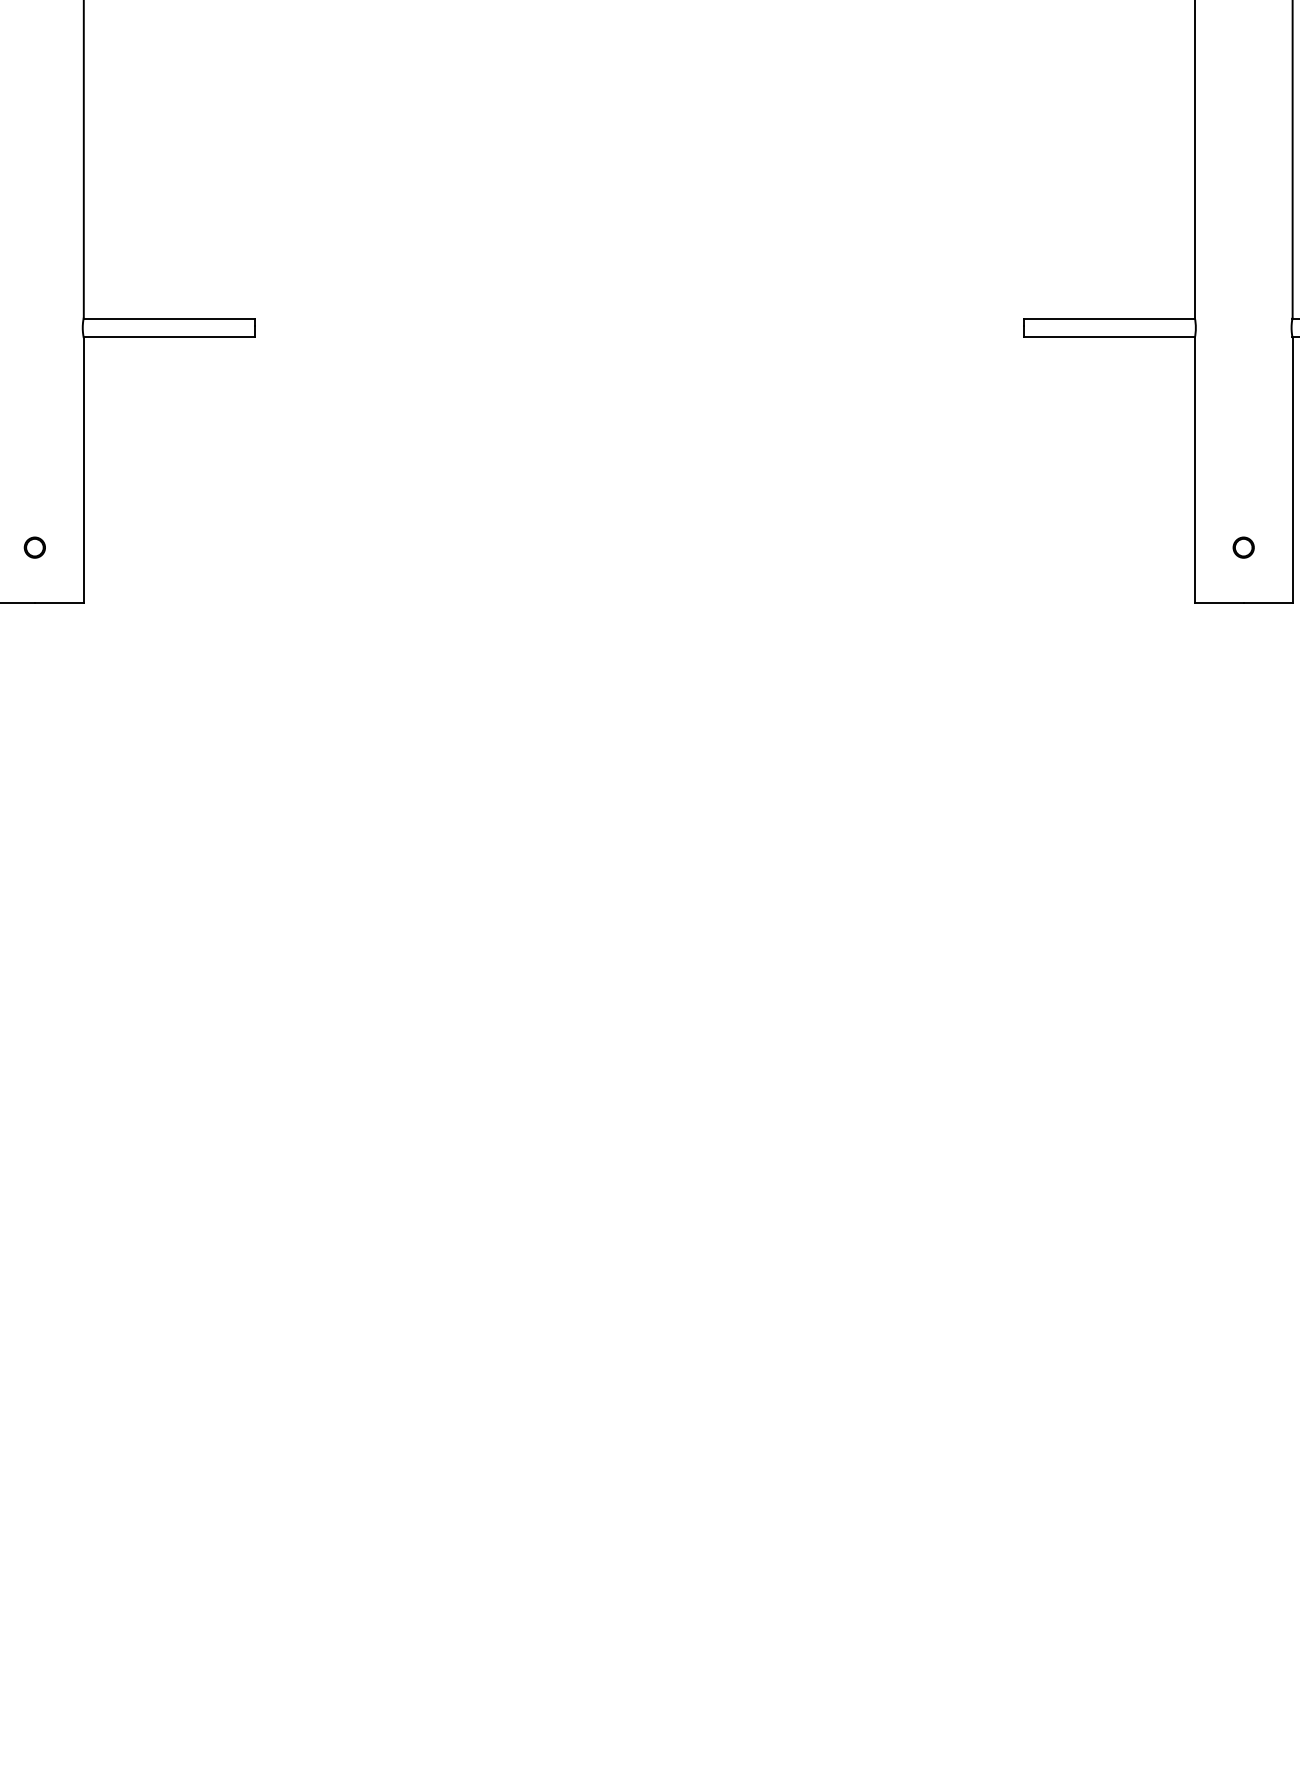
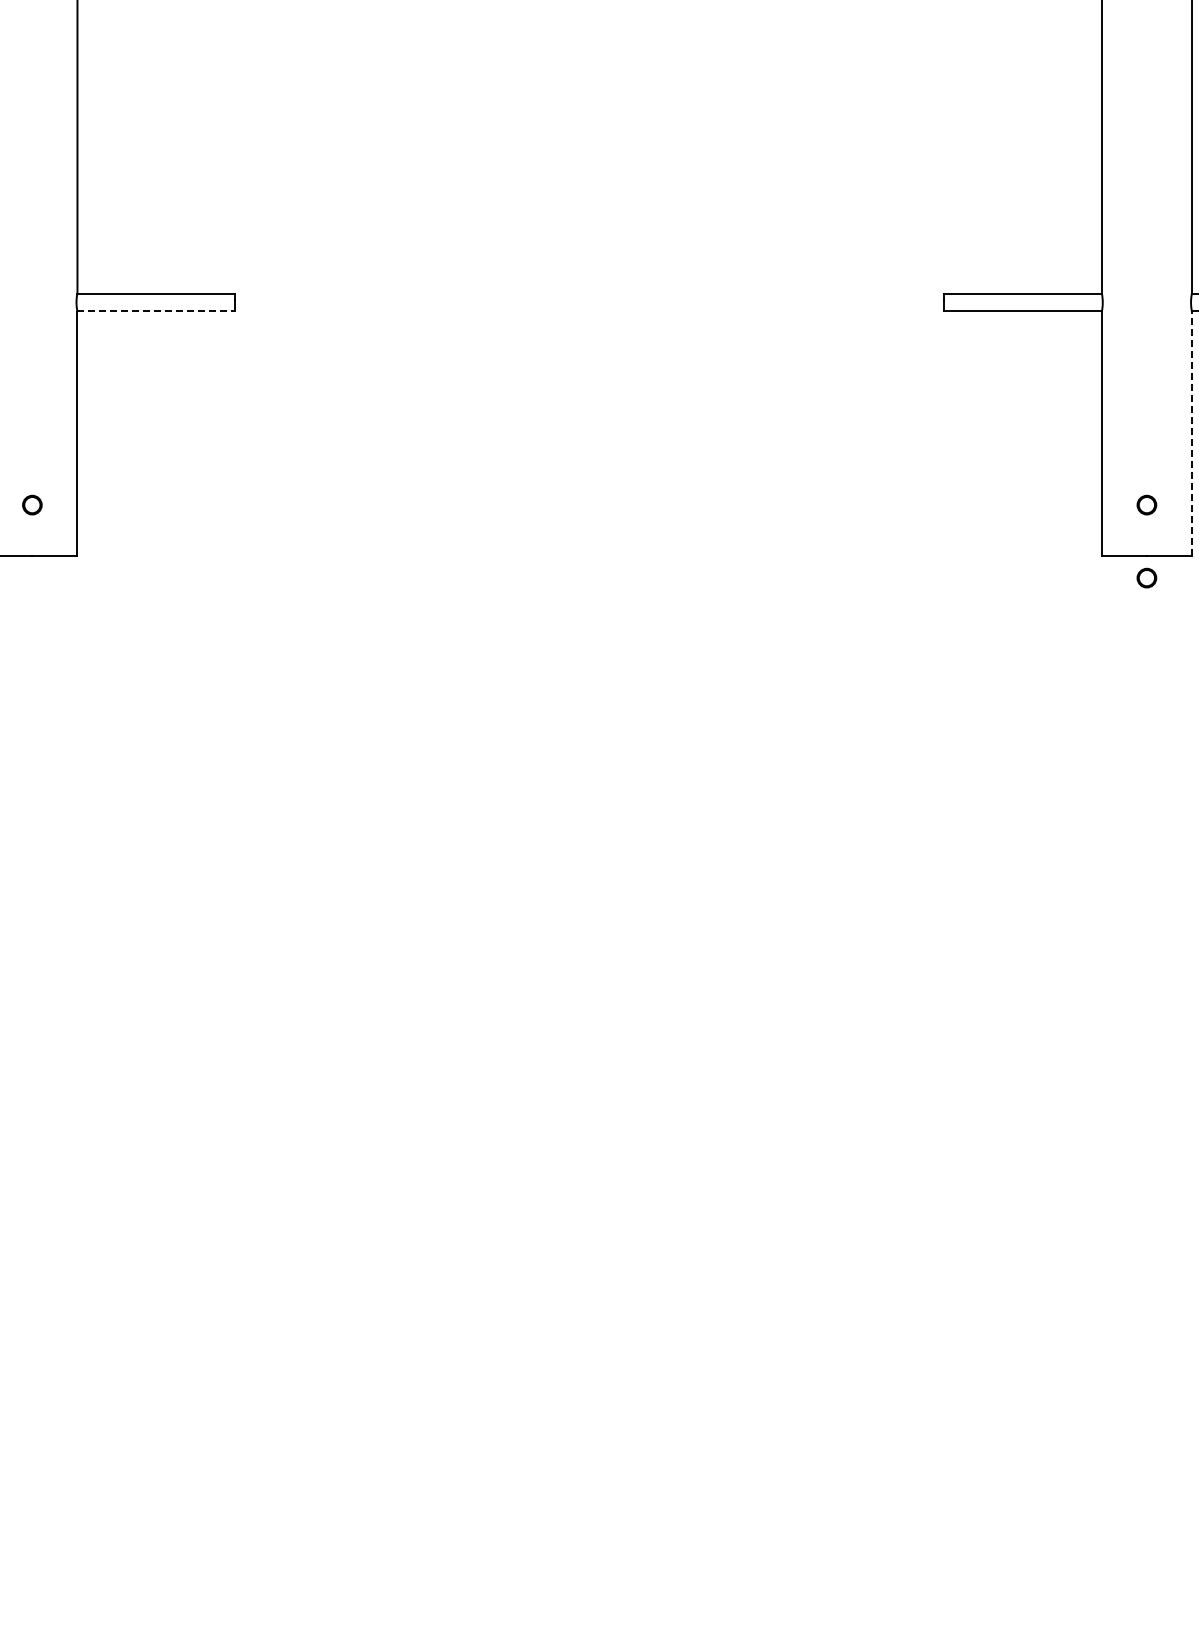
line: (169, 336) -> (156, 310), solid -> dashed
line: (1293, 469) -> (1192, 433), solid -> dashed
part: (1243, 626) -> (1146, 577), added

